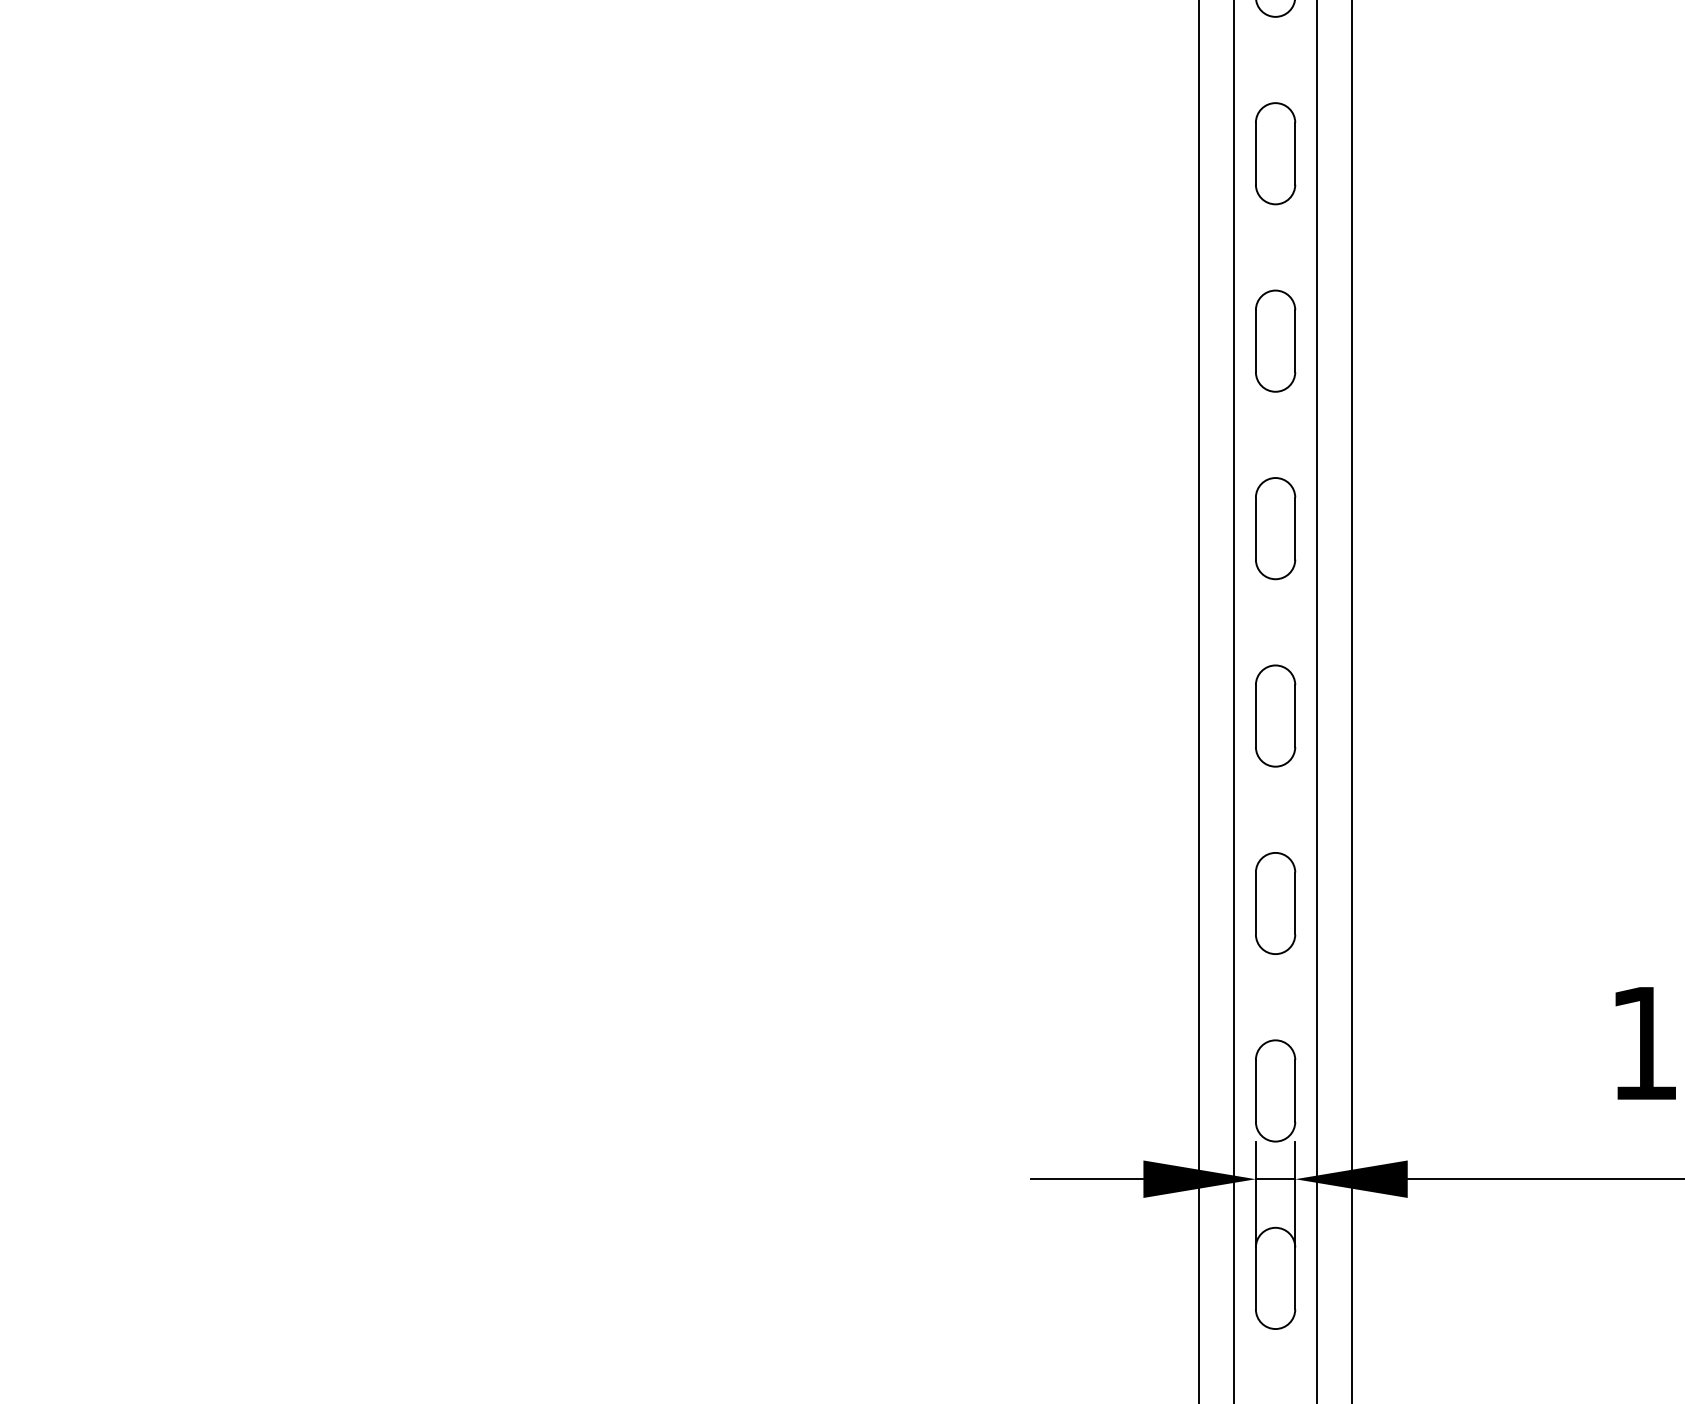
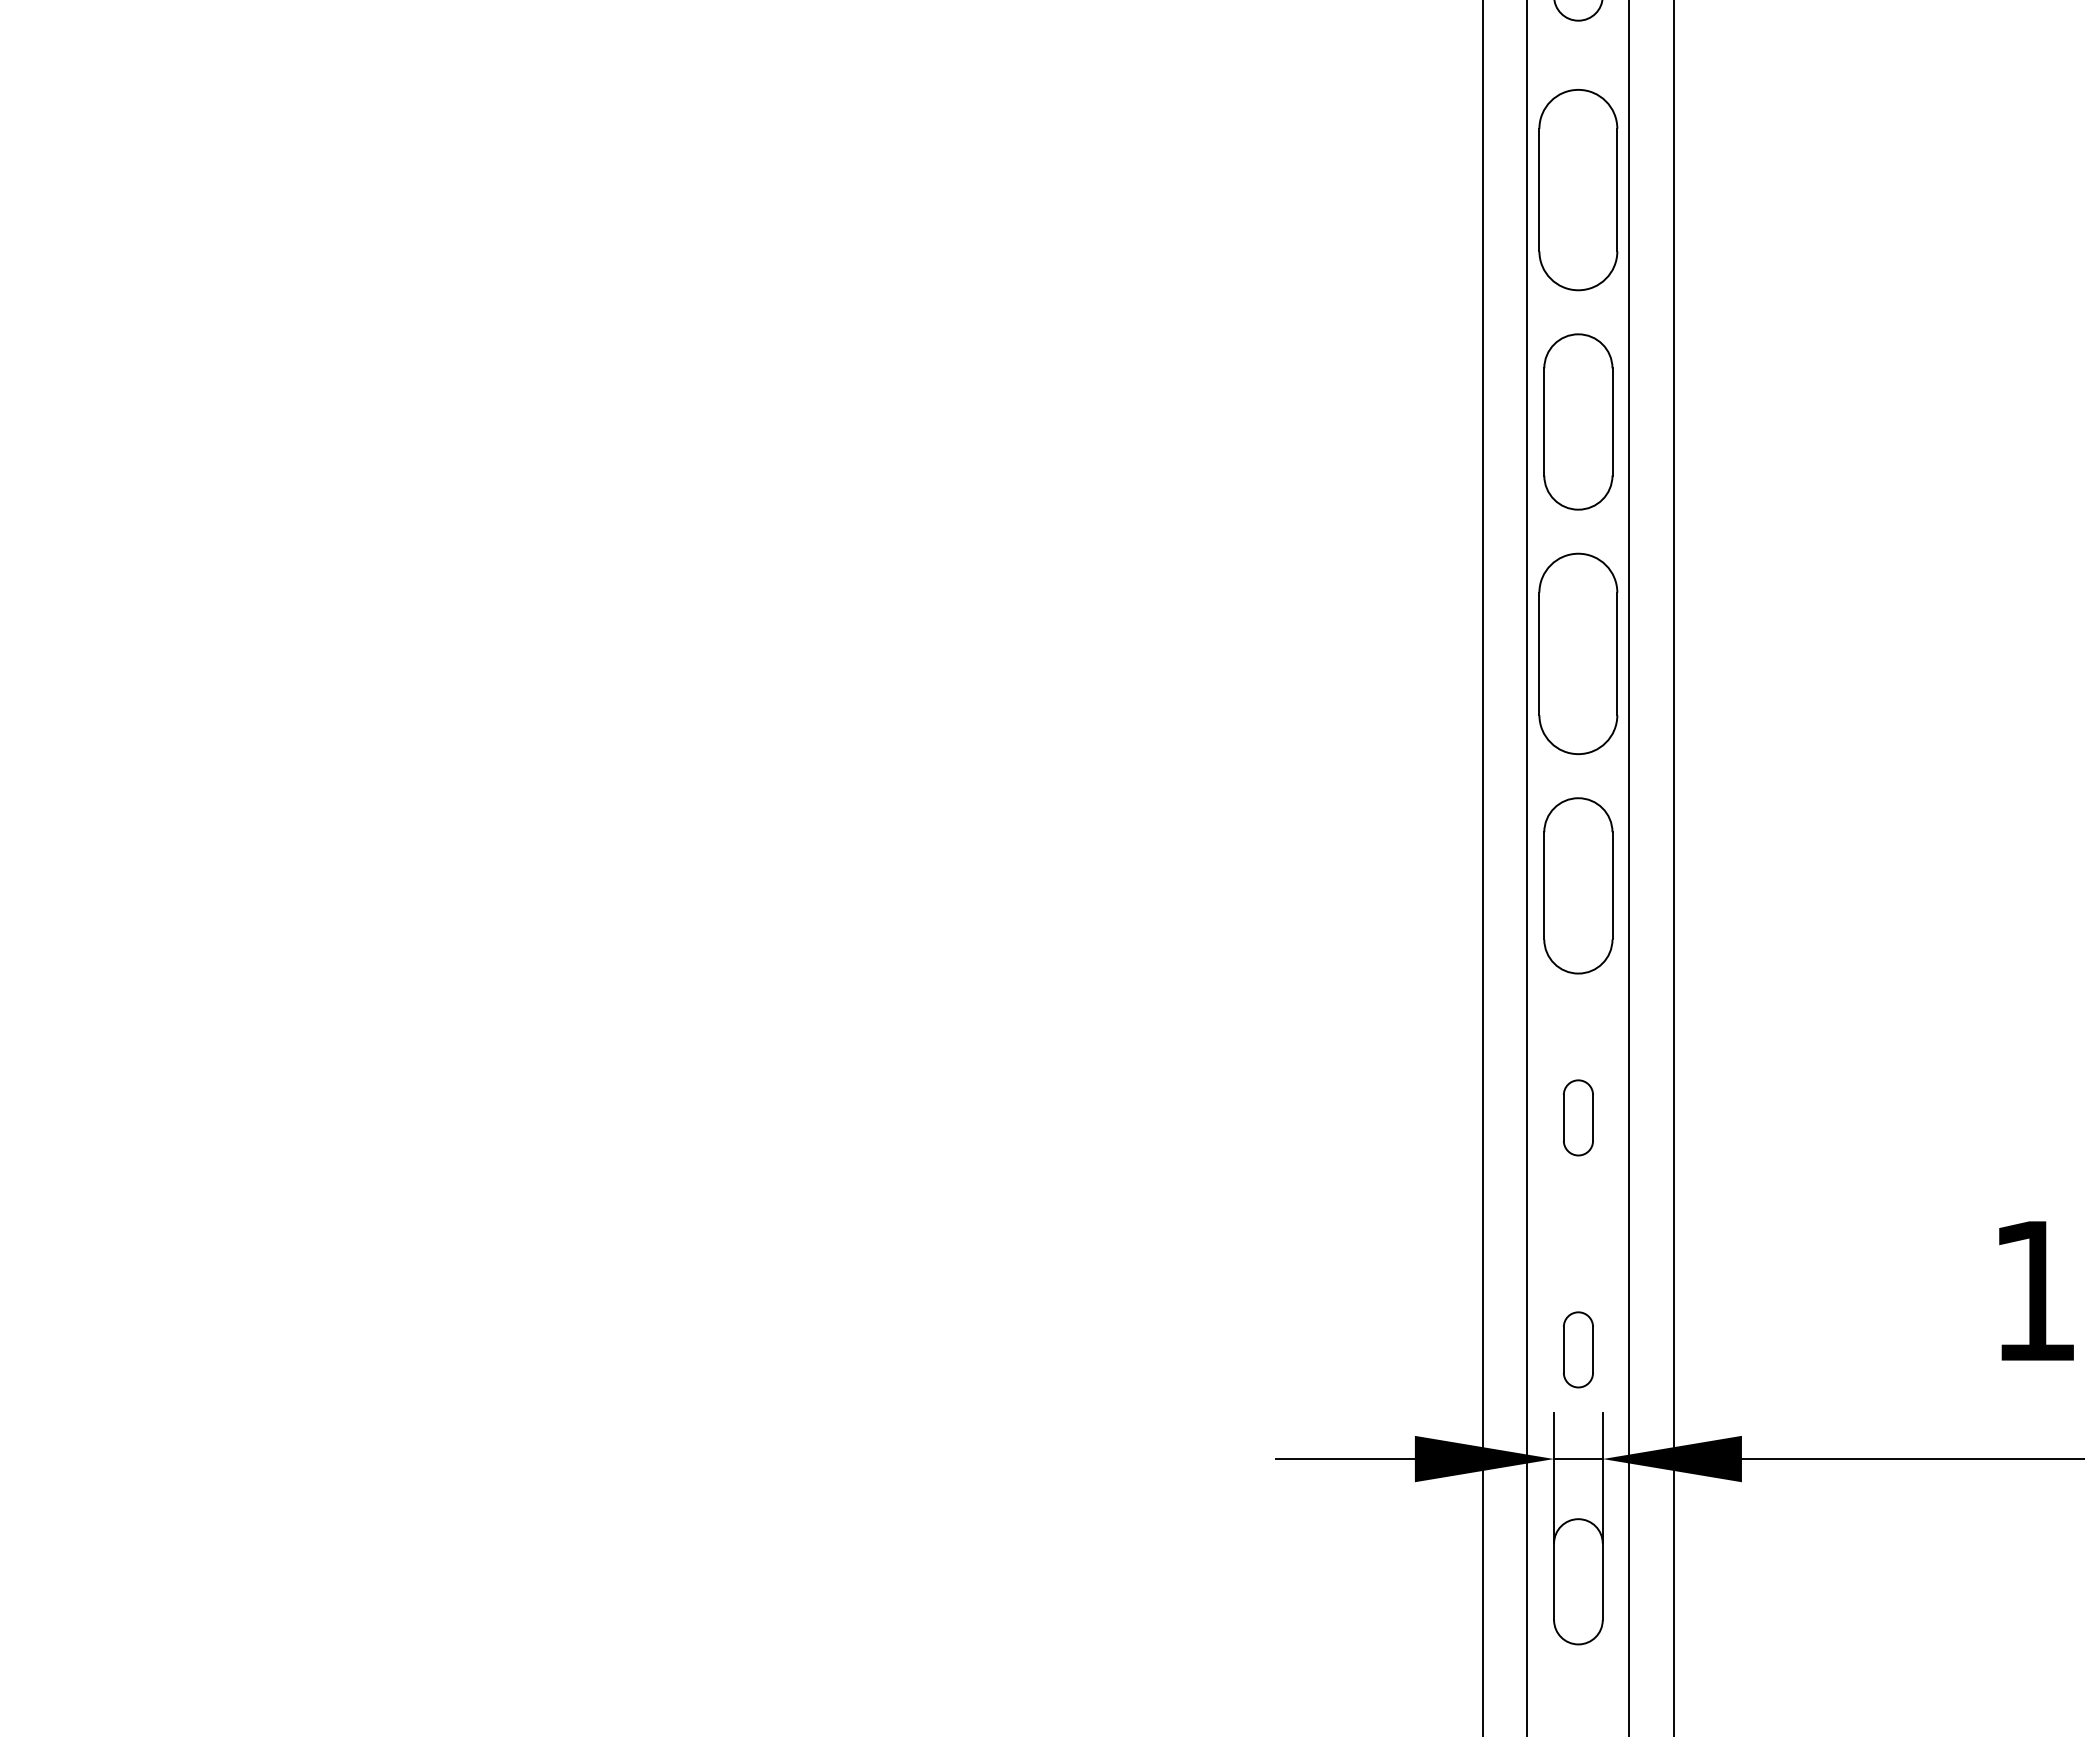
part: (1275, 153) -> (1578, 189), size x1.6
part: (1275, 340) -> (1578, 421), size x1.4
part: (1275, 528) -> (1578, 653), size x1.6
part: (1275, 715) -> (1578, 885), size x1.4
part: (1275, 903) -> (1578, 1117), size x0.6
part: (1275, 1090) -> (1578, 1349), size x0.6

